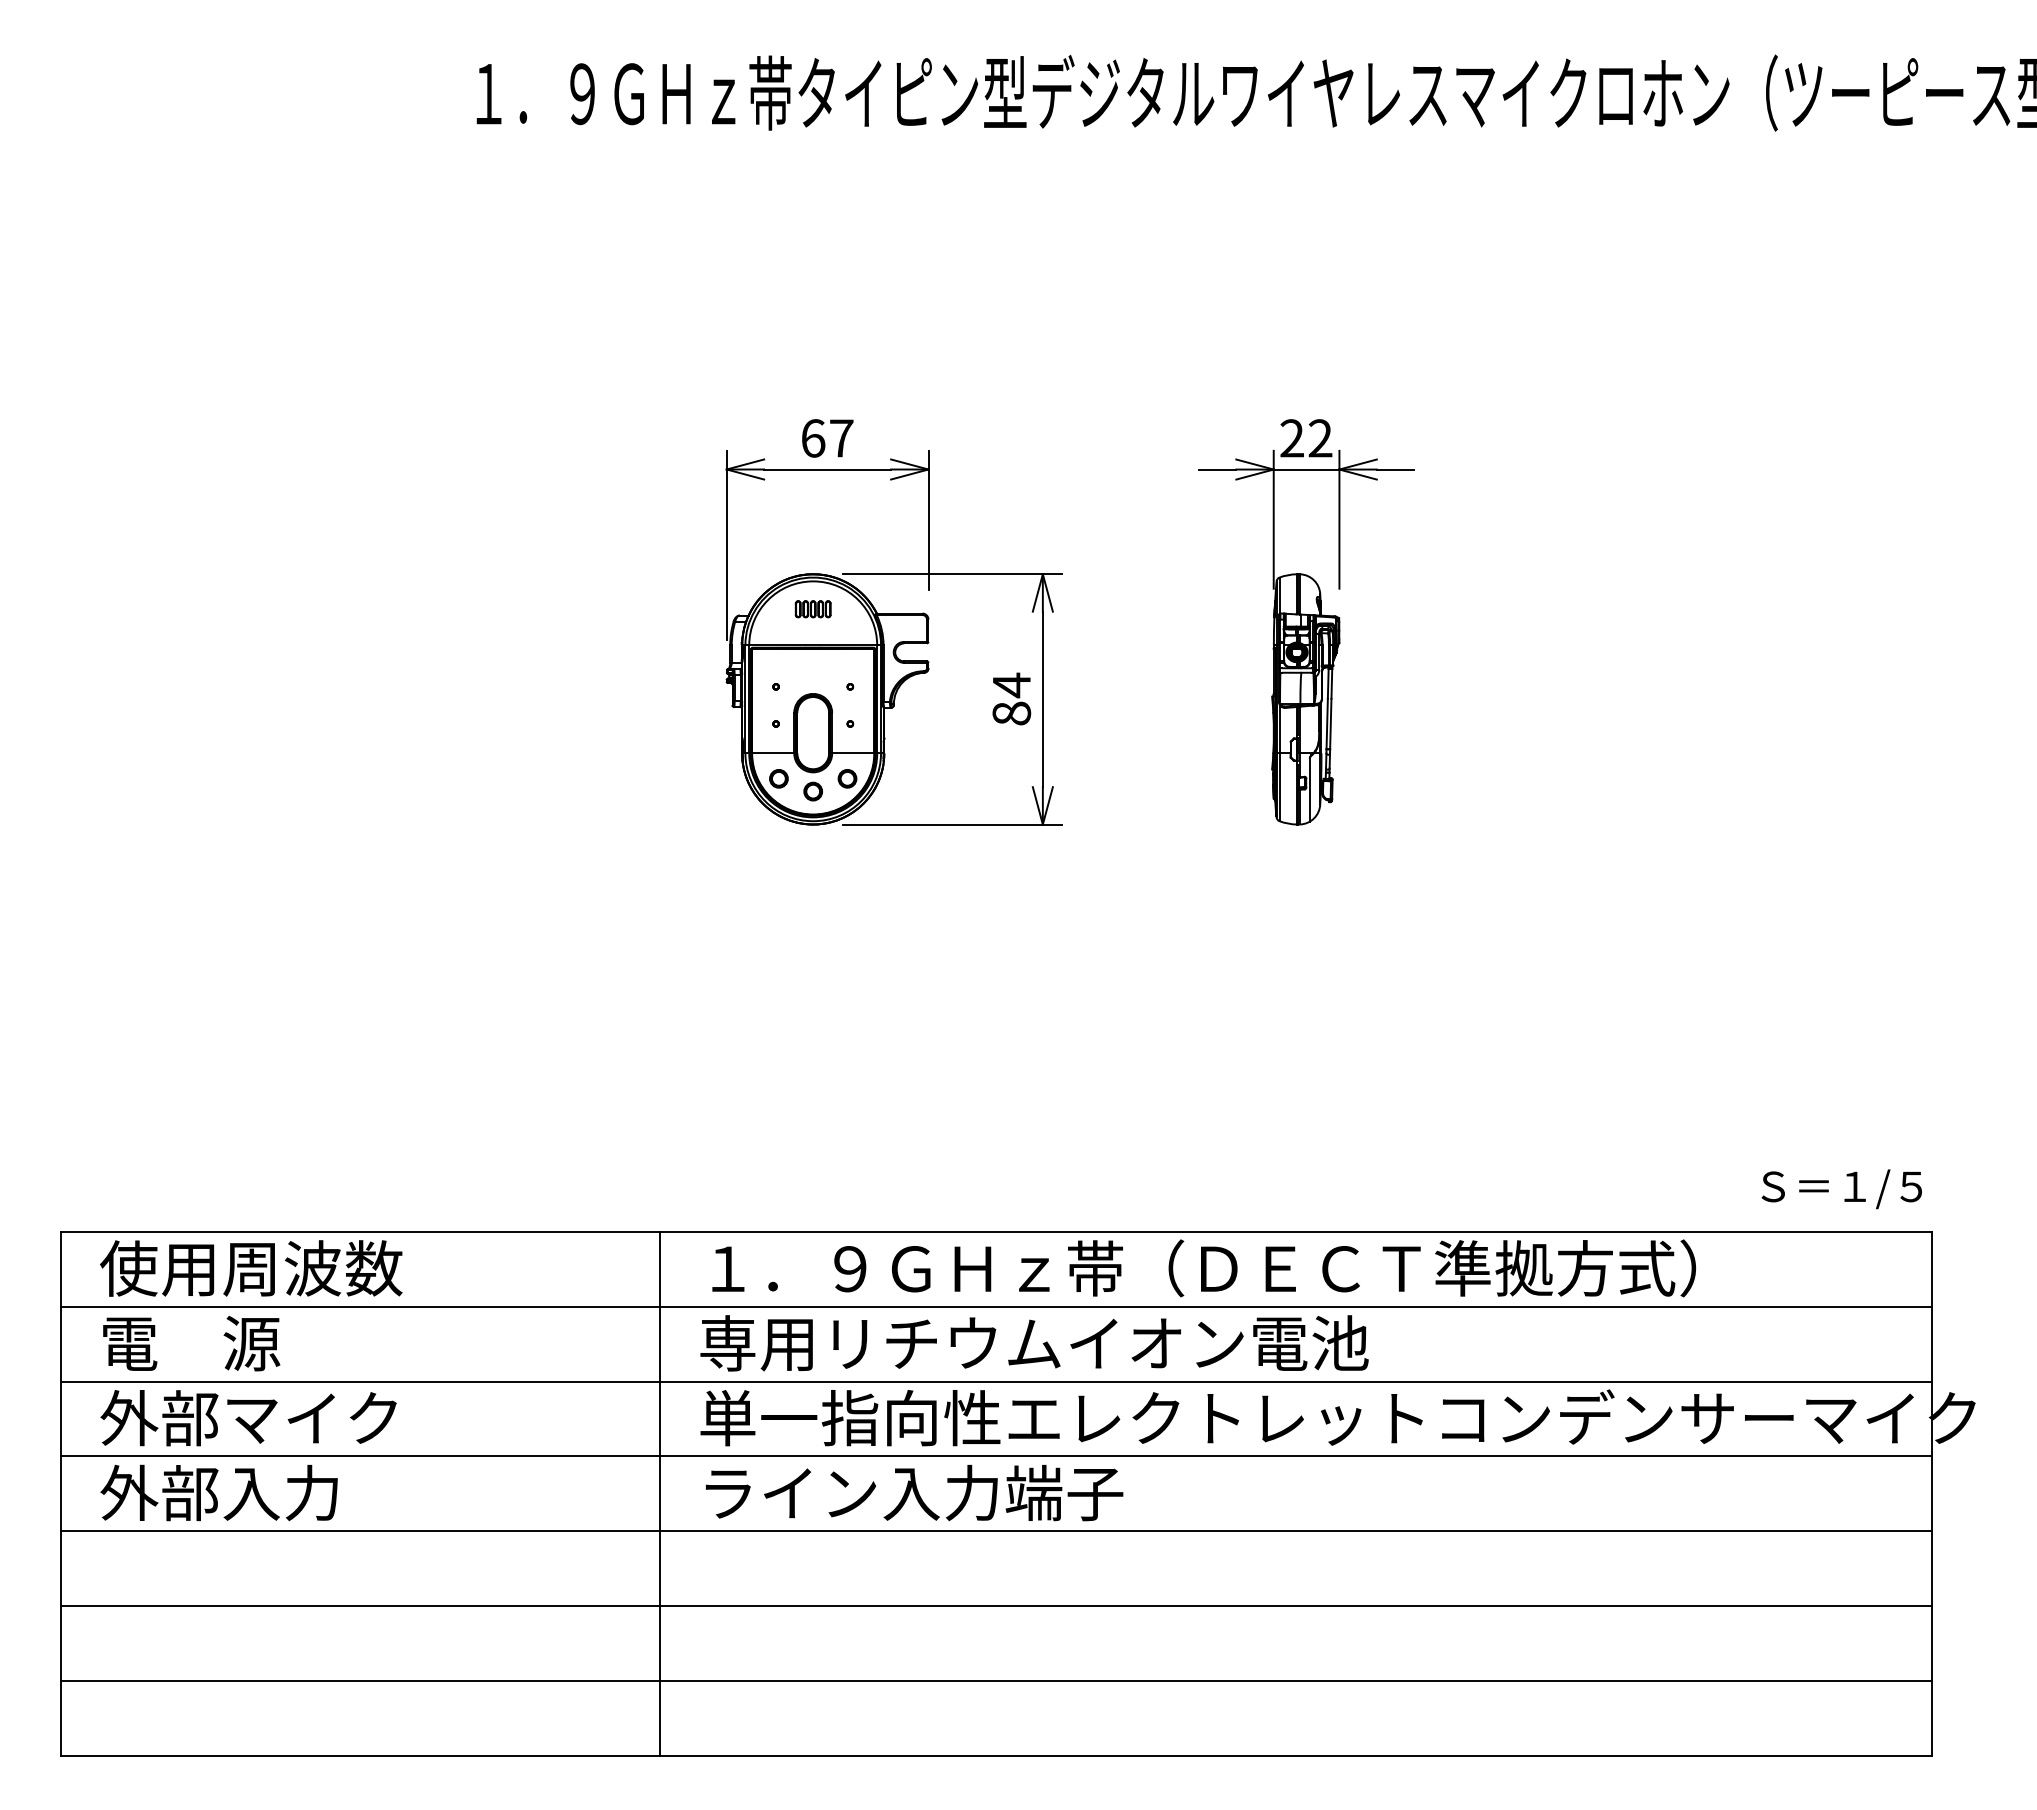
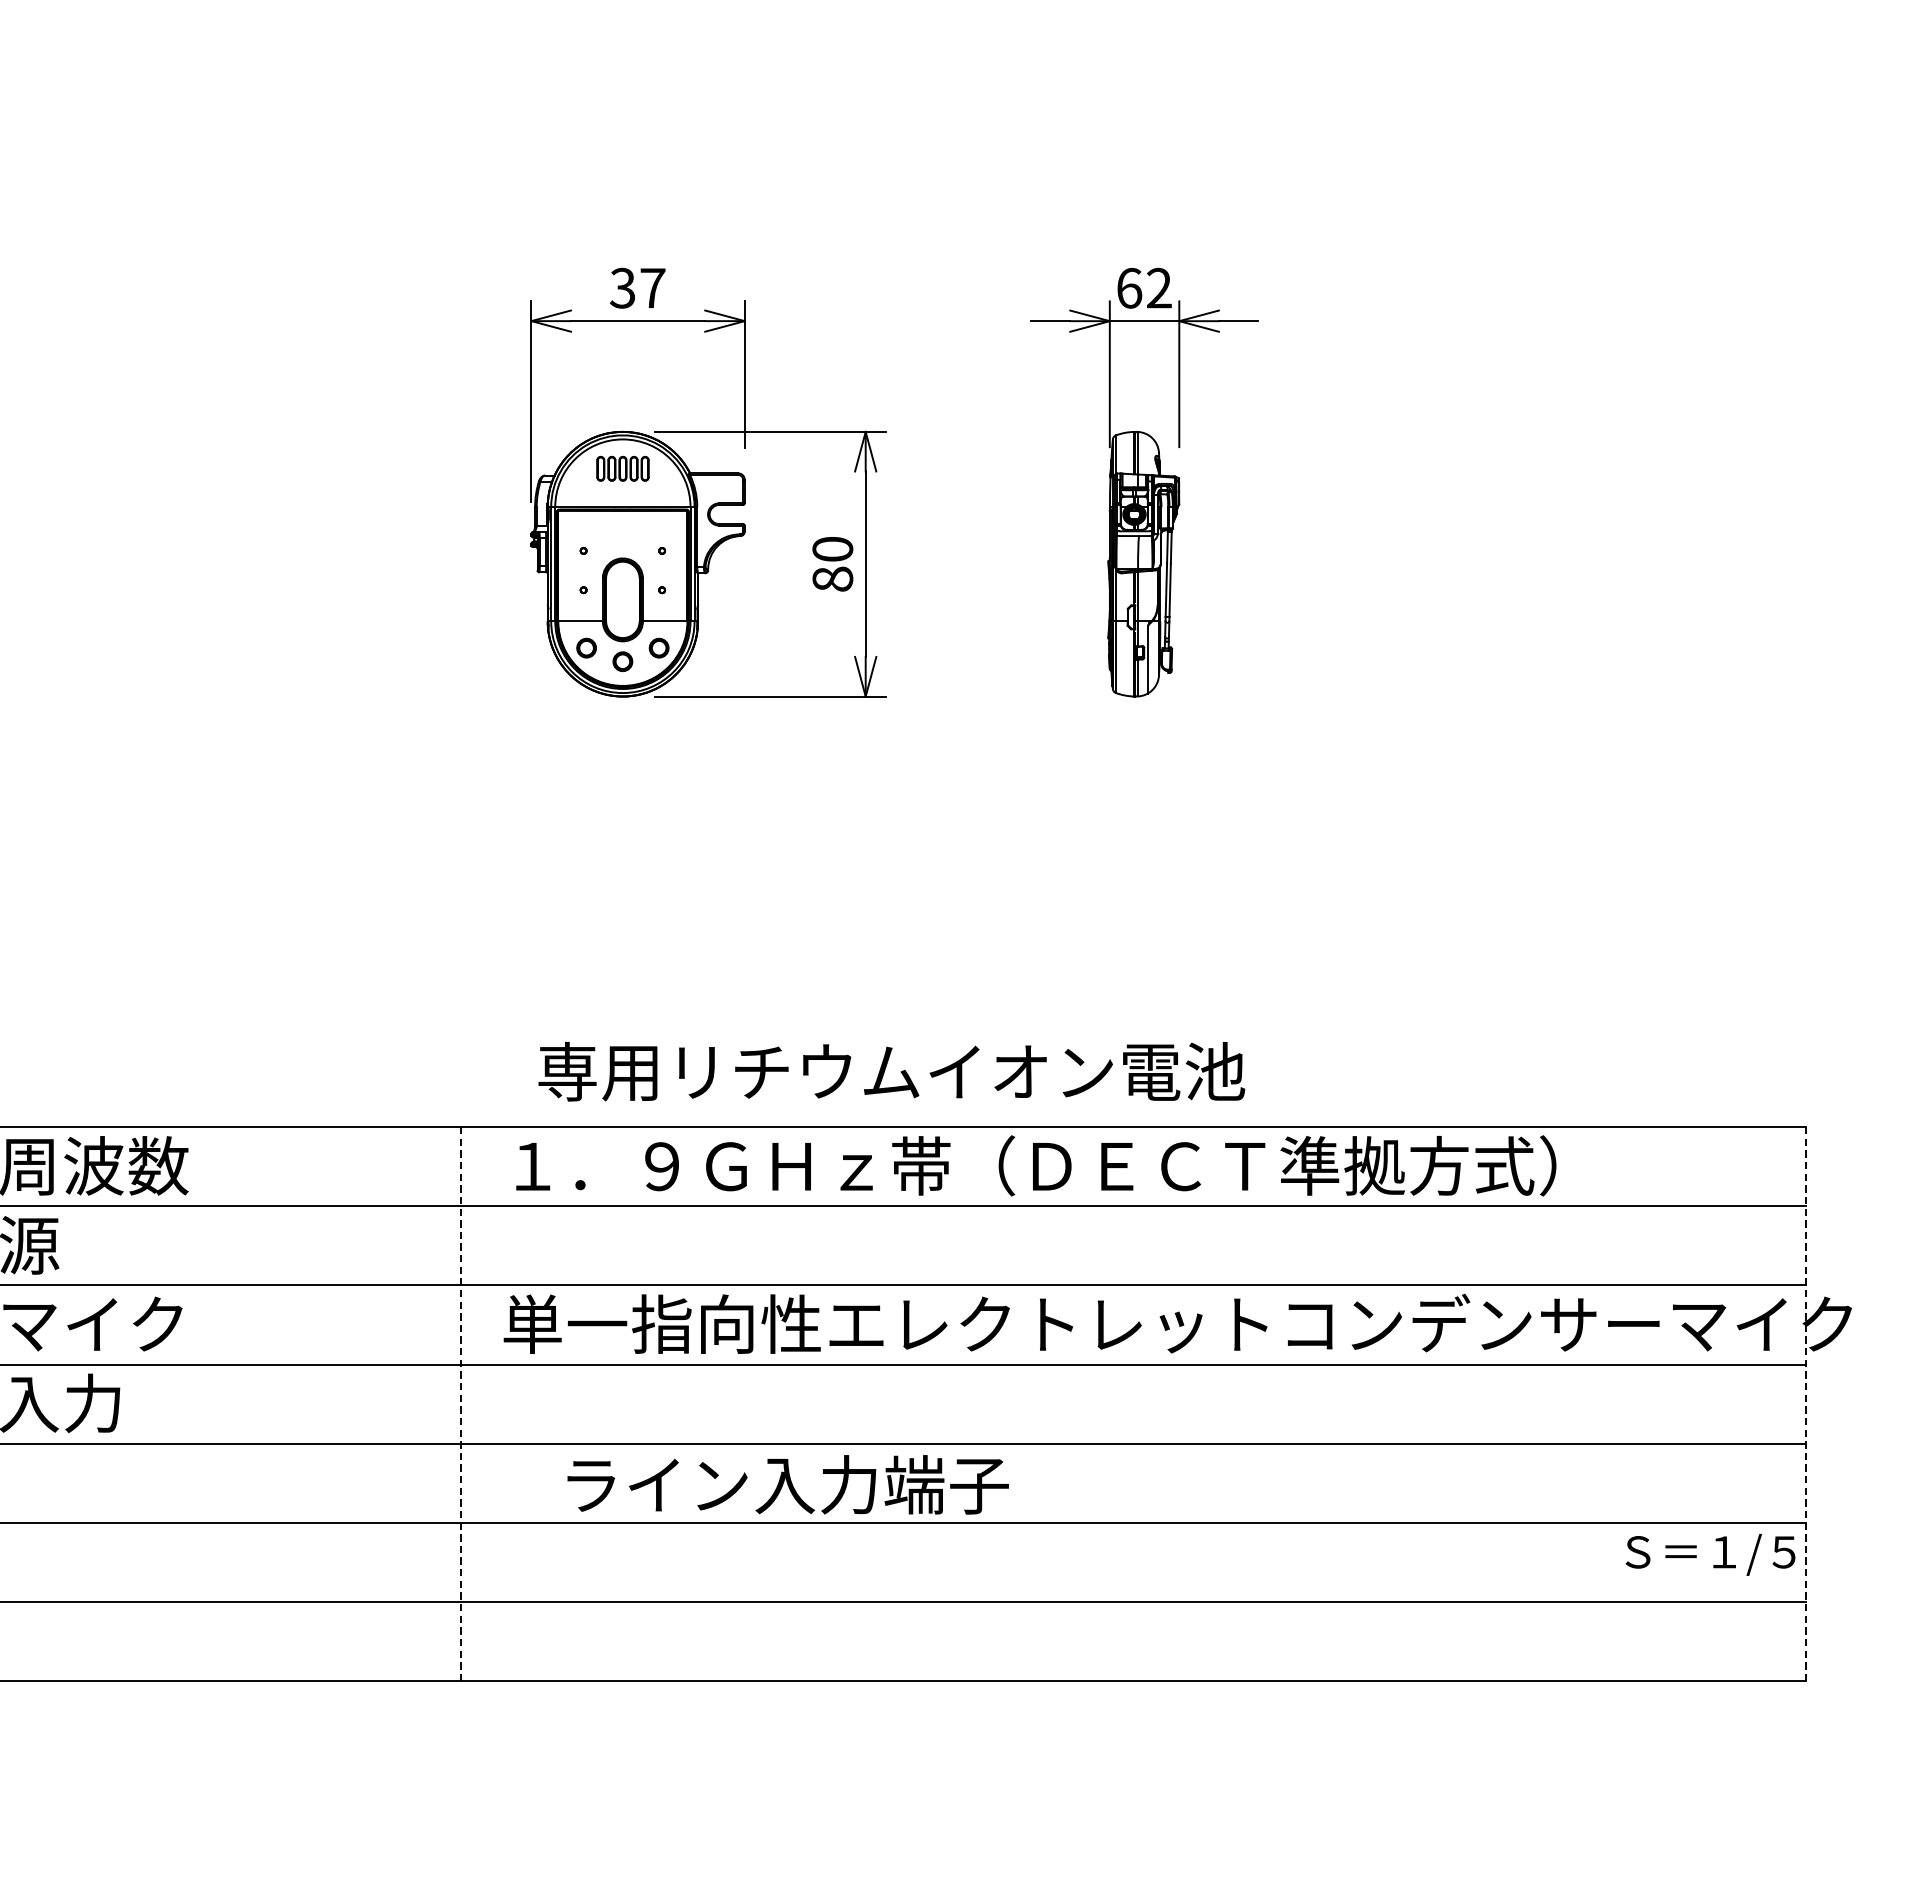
text: (813, 438) -> (623, 288), 67 -> 37
text: (1292, 438) -> (1129, 288), 22 -> 62
part: (812, 609) -> (622, 469), size x1.4
text: (1011, 685) -> (832, 549), 84 -> 80
text: (1841, 1189) -> (1710, 1555), moved
text: (1034, 1343) -> (891, 1071), moved
line: (659, 1493) -> (460, 1403), solid -> dashed
text: (914, 1493) -> (788, 1485), moved
line: (1932, 1493) -> (1806, 1403), solid -> dashed

